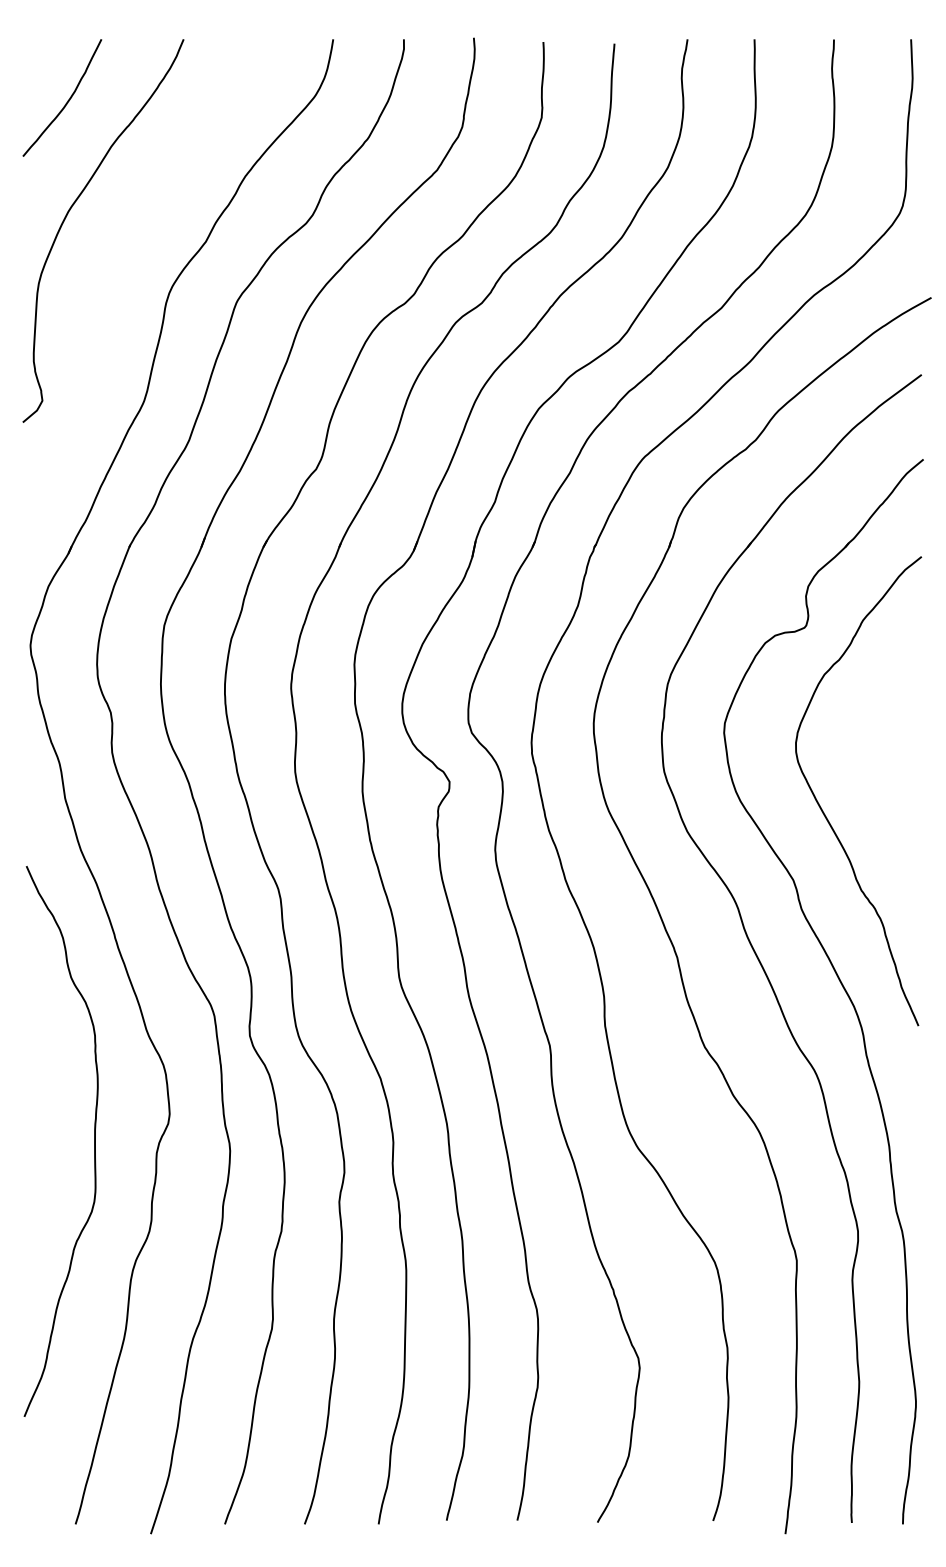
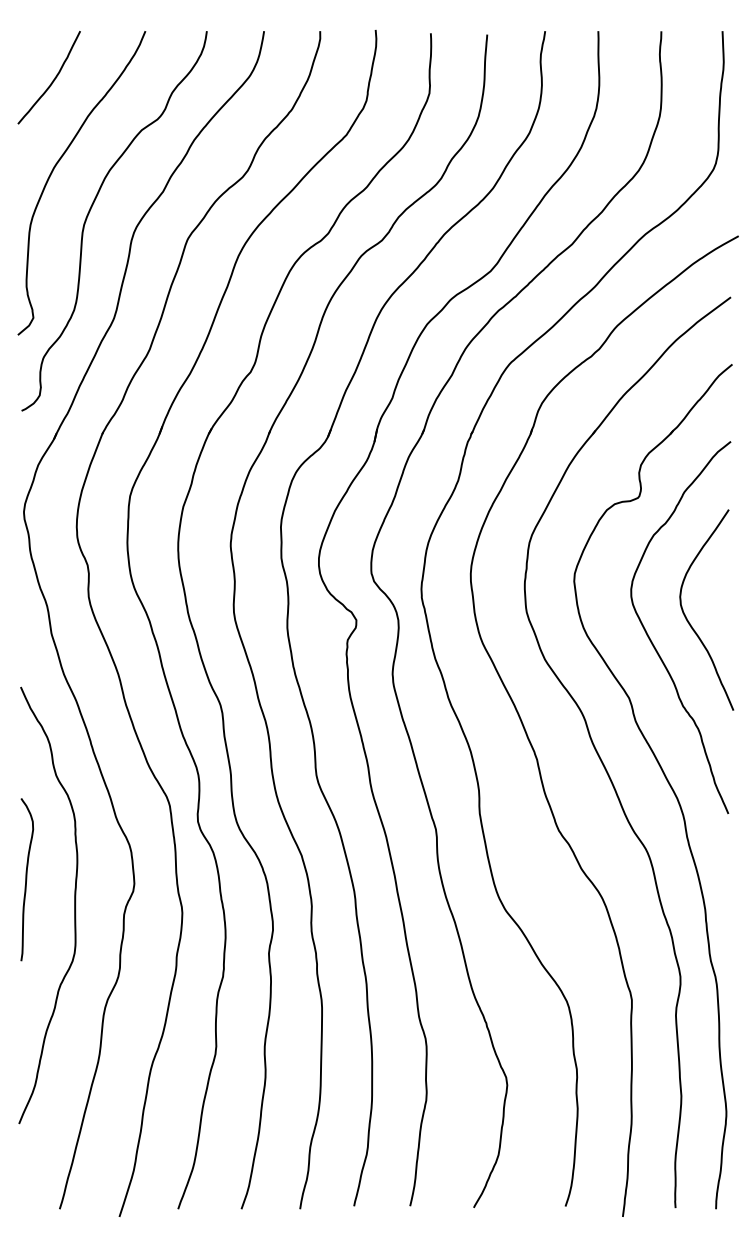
curve: (113, 268) -> (89, 212), added
curve: (866, 779) -> (687, 618), added
curve: (34, 1108) -> (27, 879), added

